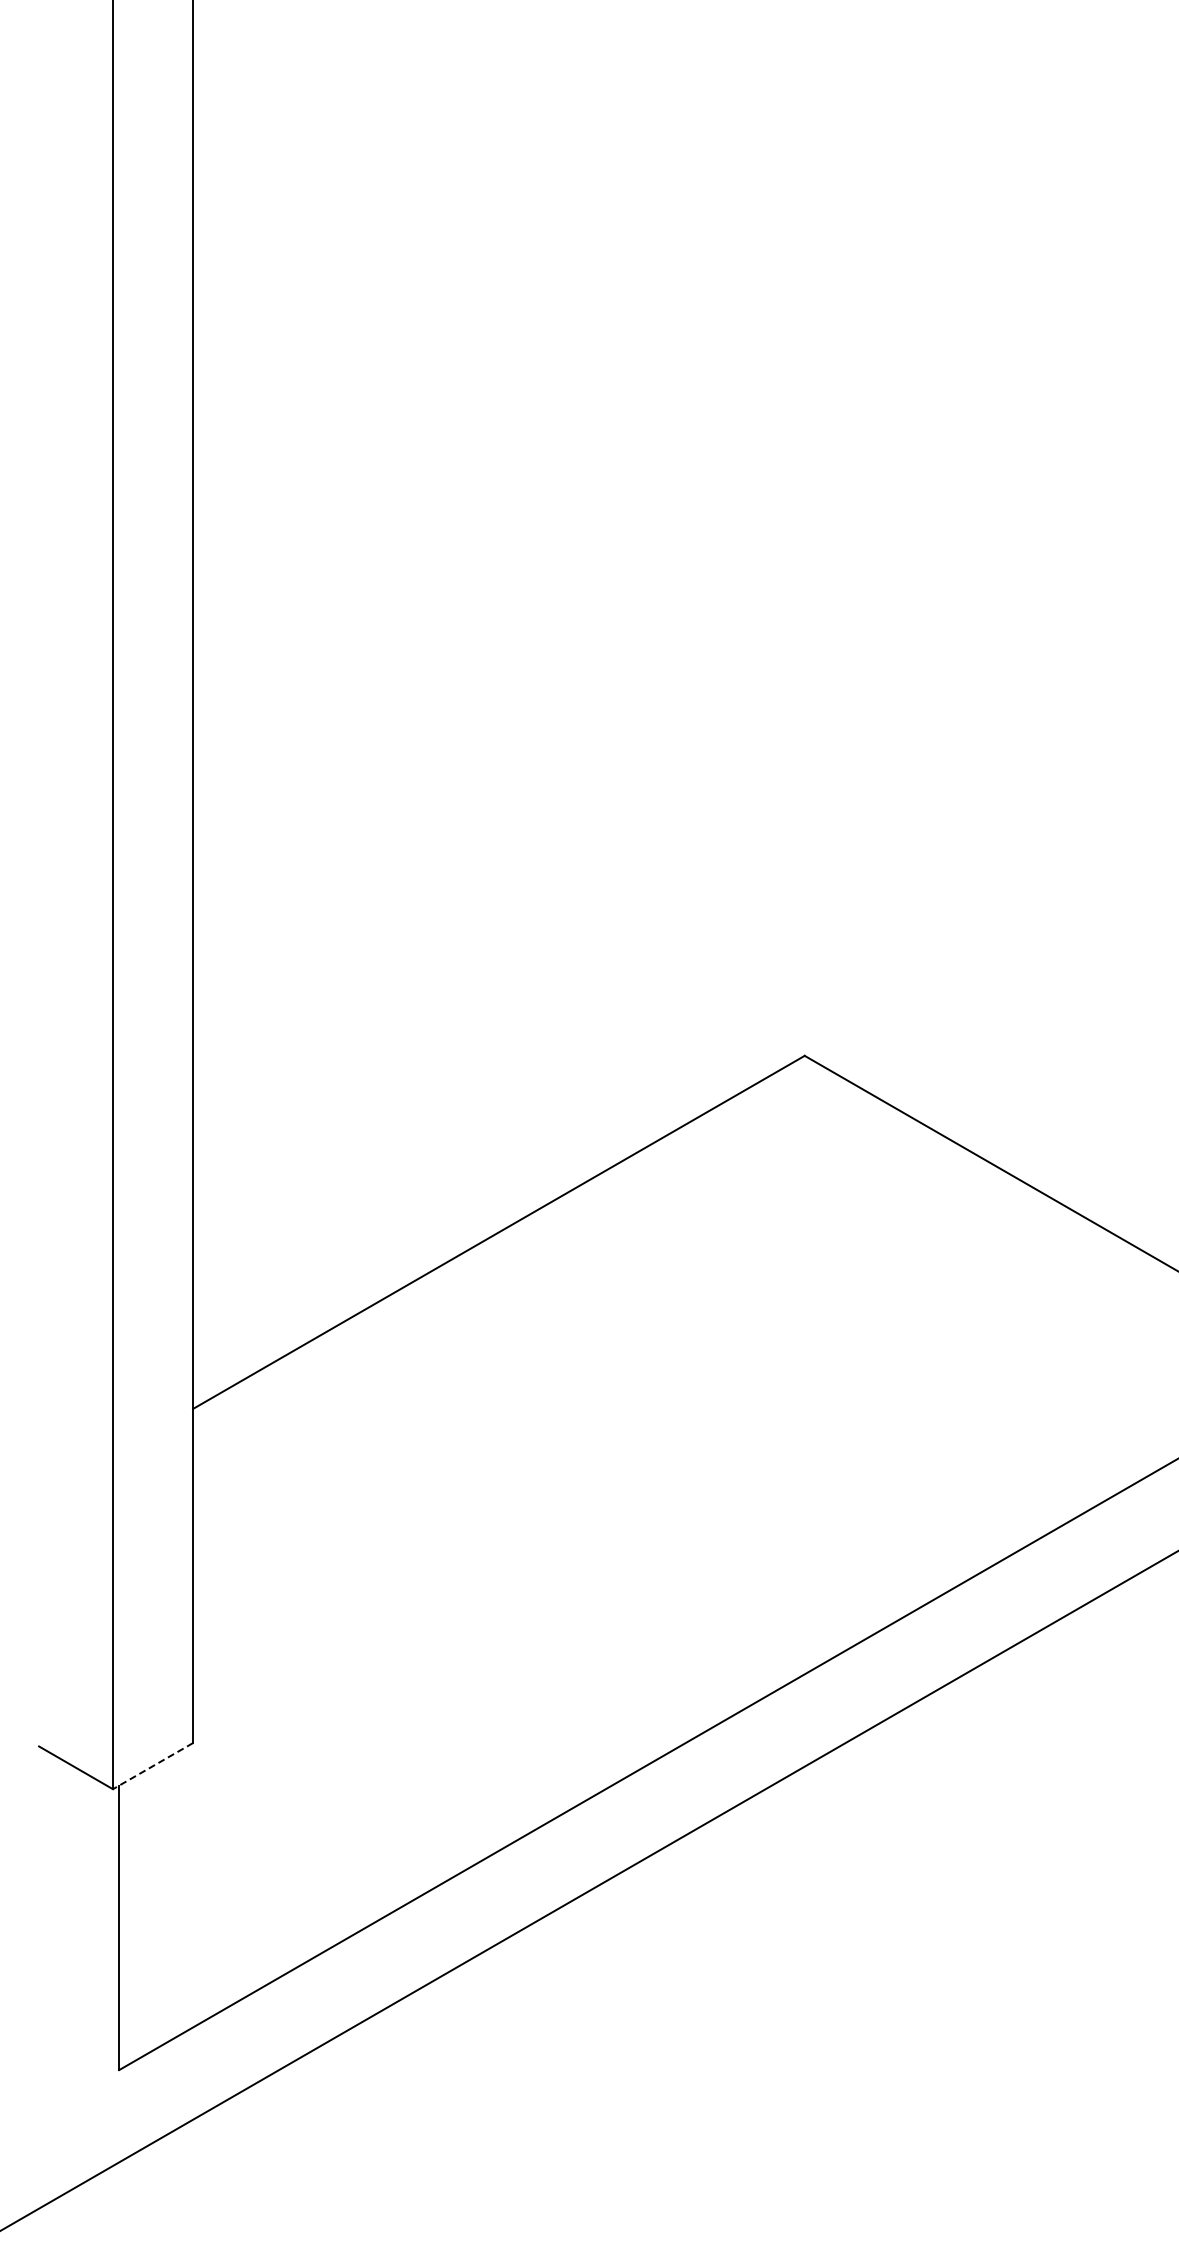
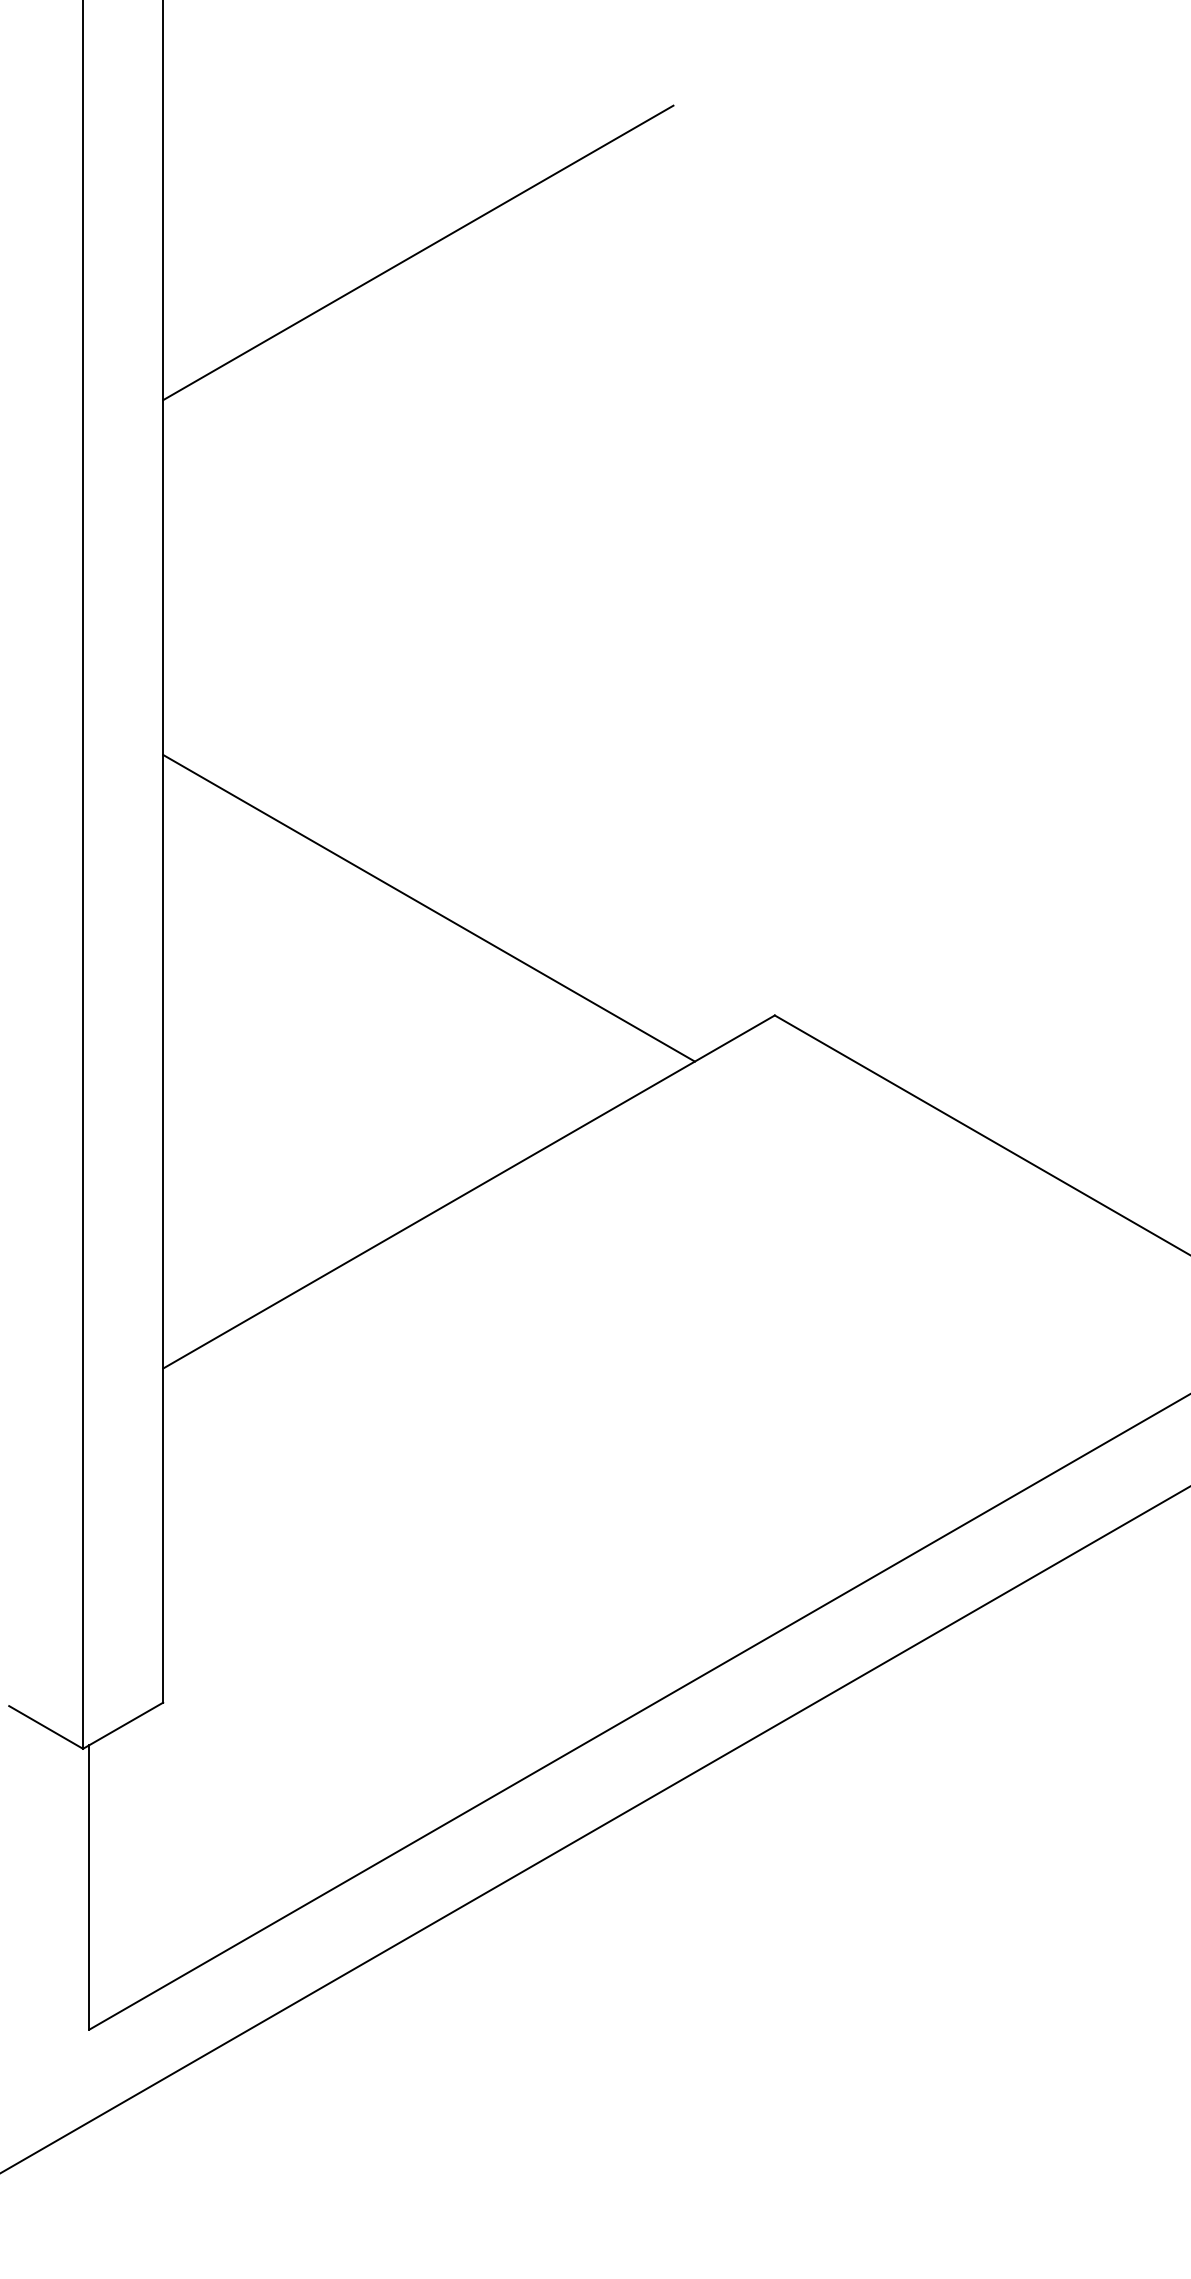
line: (448, 292) -> (418, 252), added
line: (458, 947) -> (428, 907), added
line: (152, 1766) -> (122, 1726), dashed -> solid

